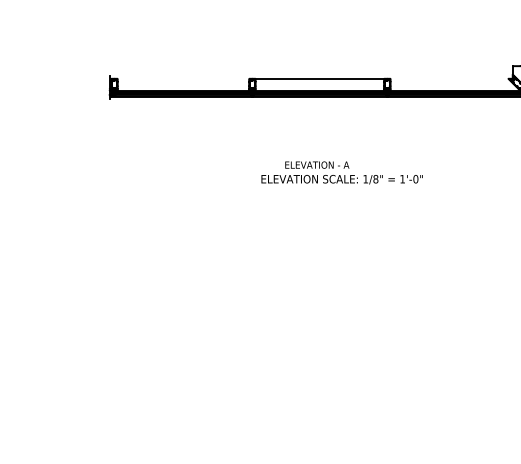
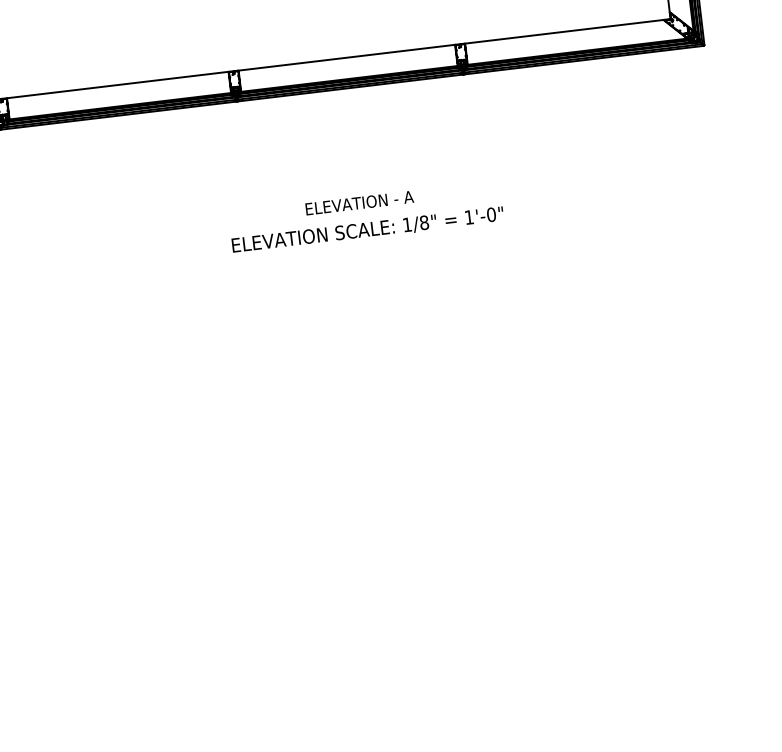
line: (183, 78) -> (117, 84), added
line: (449, 78) -> (564, 31), added
text: (341, 179) -> (366, 230), moved

